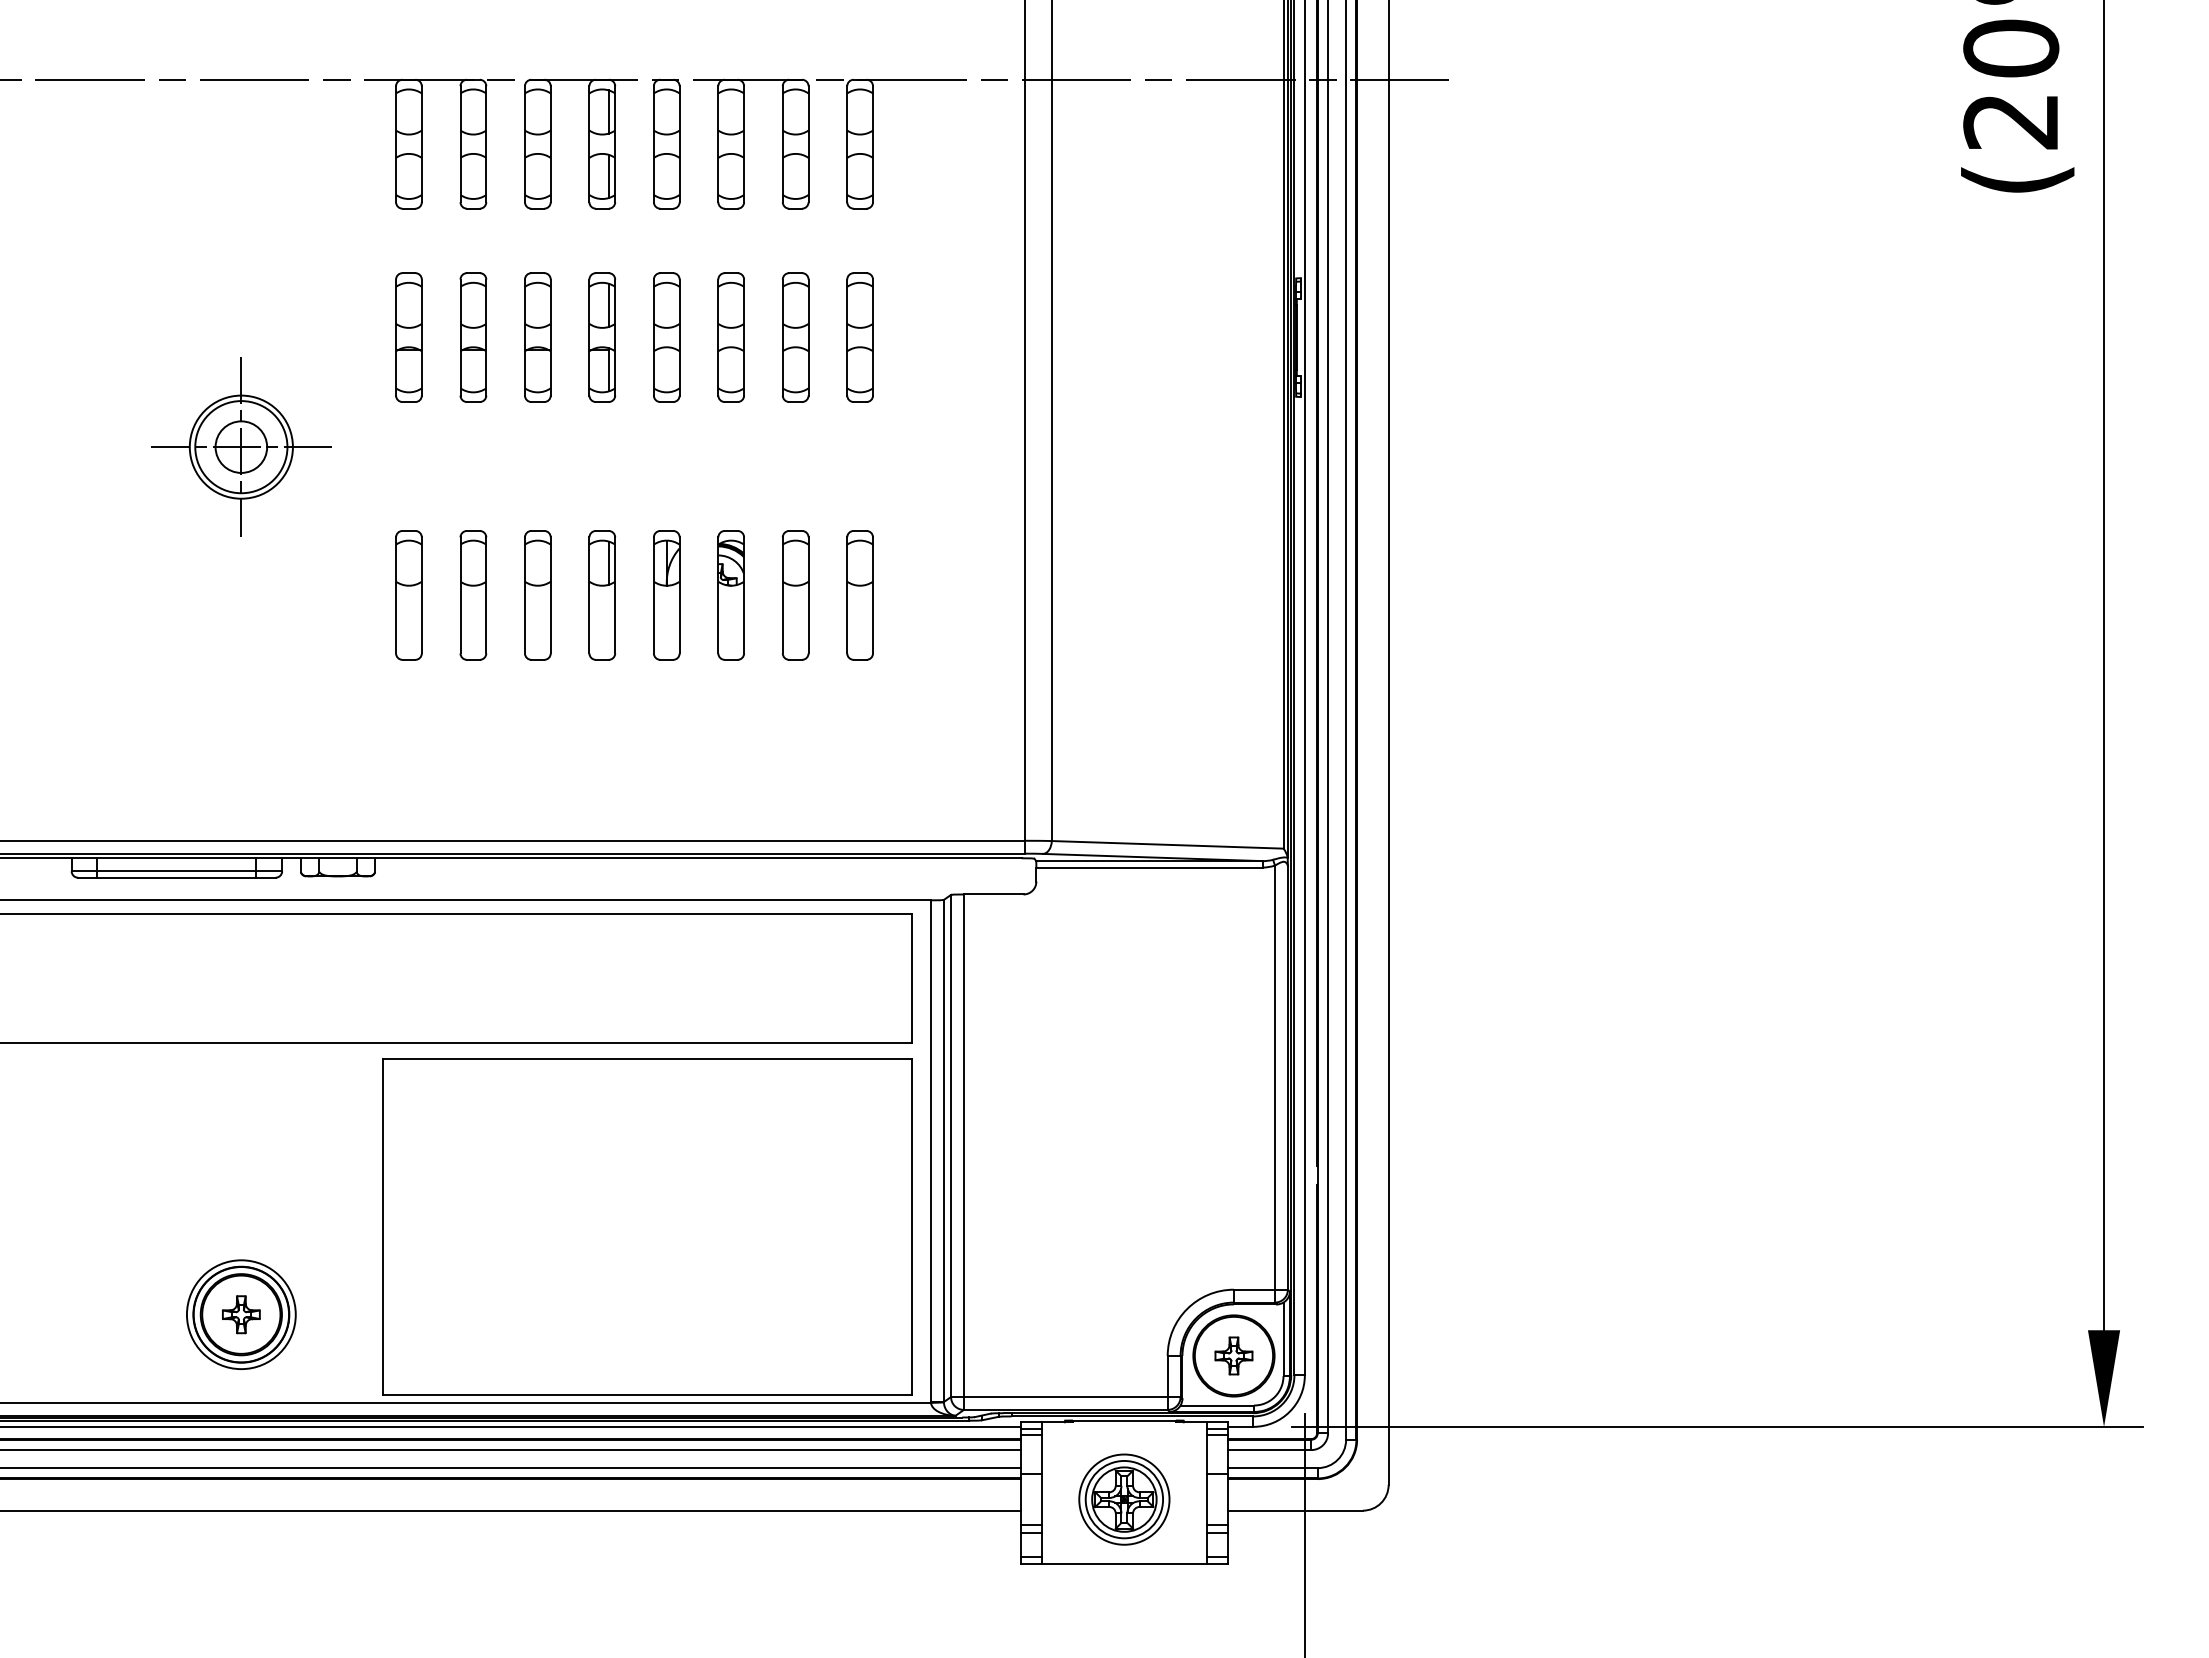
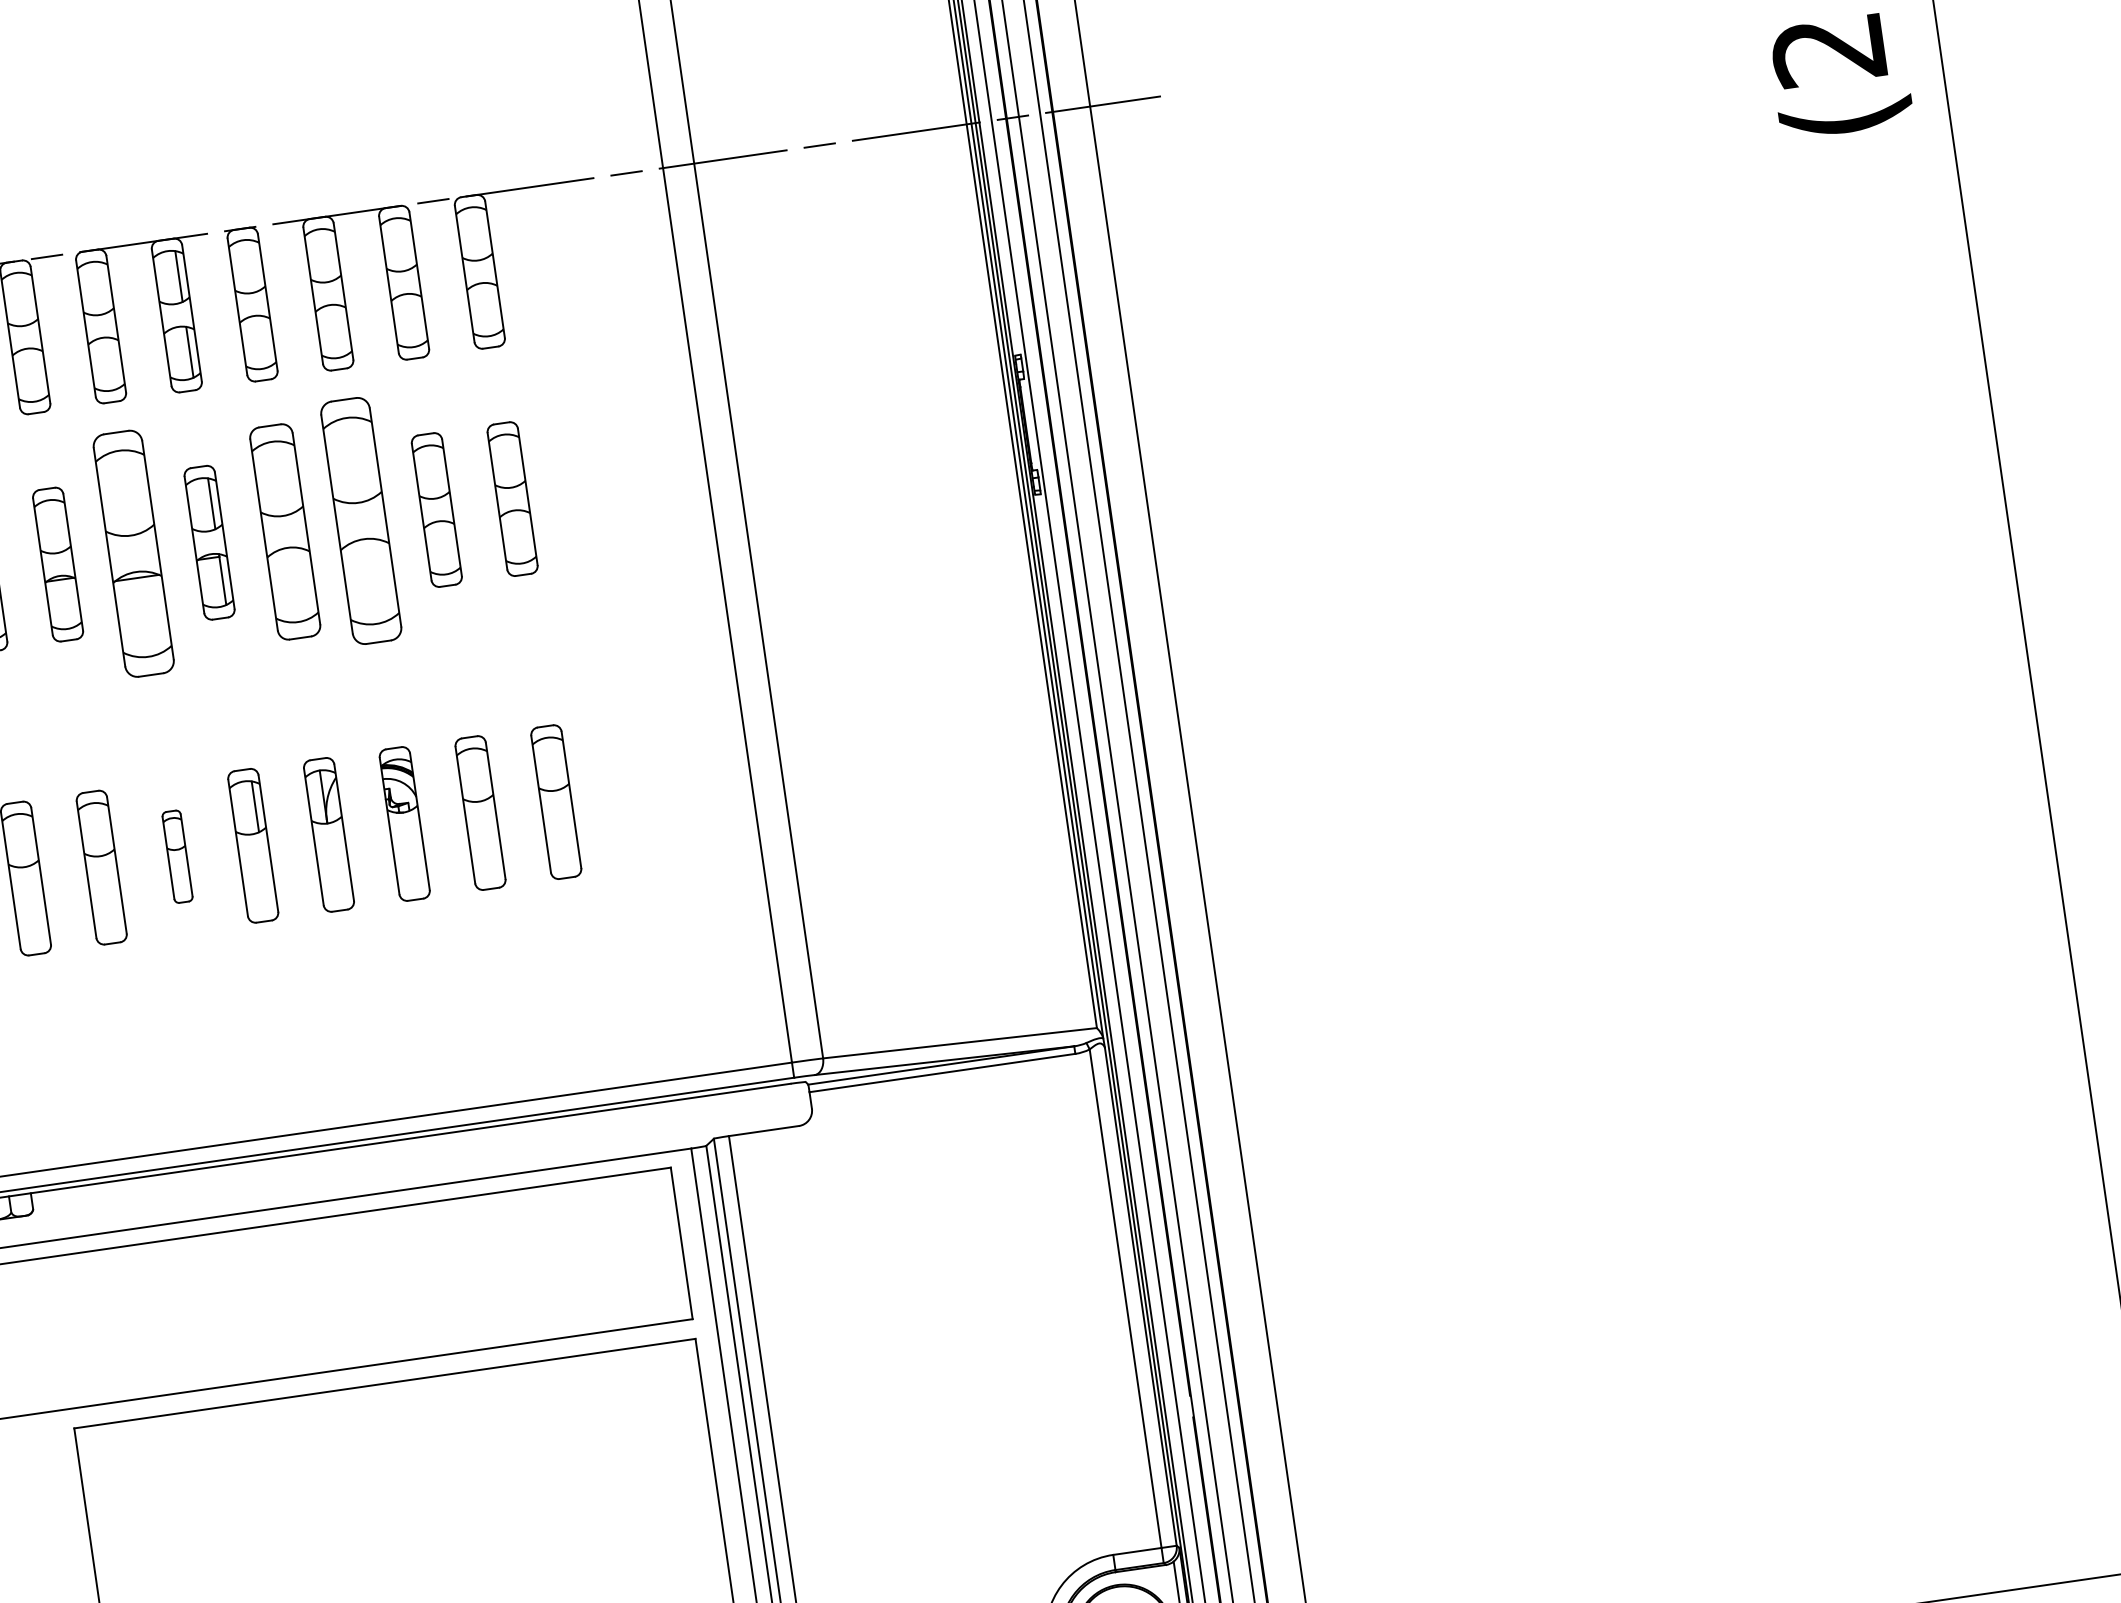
part: (537, 337) -> (133, 553), size x1.6
part: (666, 337) -> (285, 531), size x1.4
part: (730, 337) -> (360, 520), size x1.6
part: (537, 595) -> (177, 856), size x0.6

